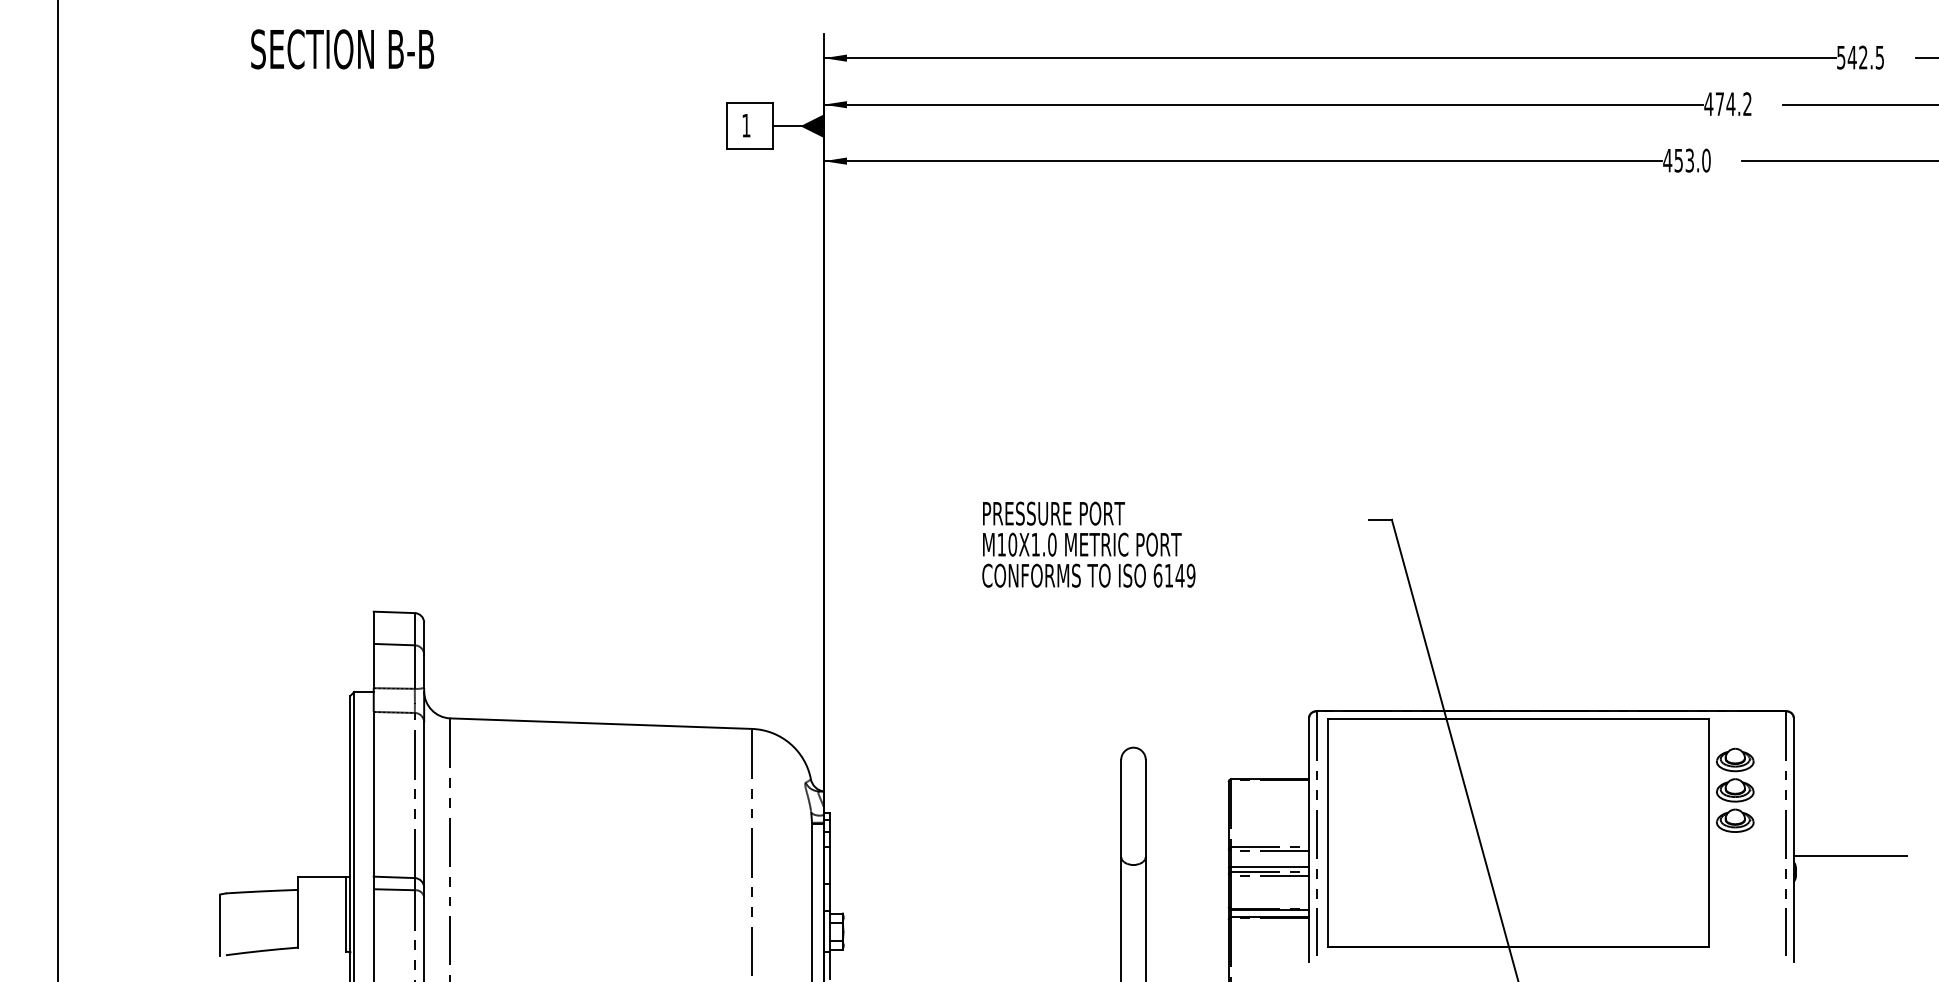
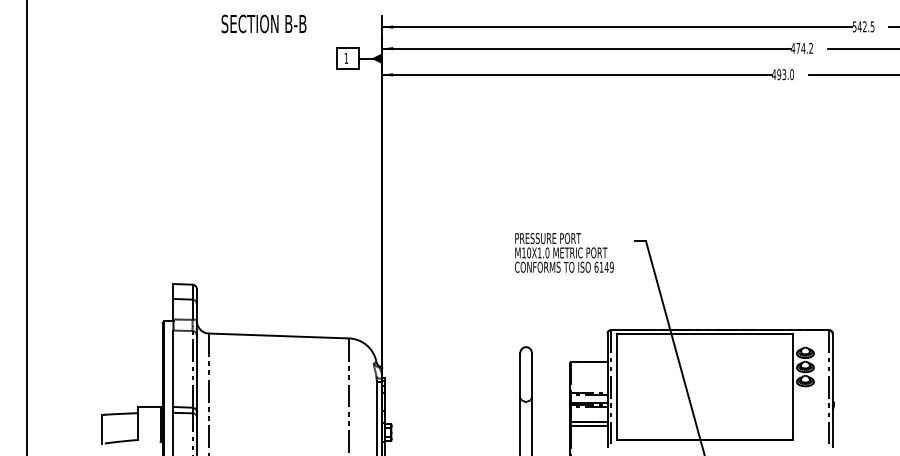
text: (341, 48) -> (263, 23), moved
text: (1679, 160) -> (779, 74), 453.0 -> 493.0
text: (1089, 543) -> (564, 252), moved
line: (1849, 856) -> (858, 397), removed

